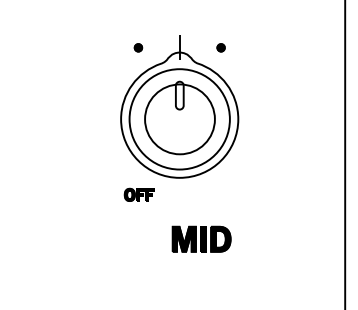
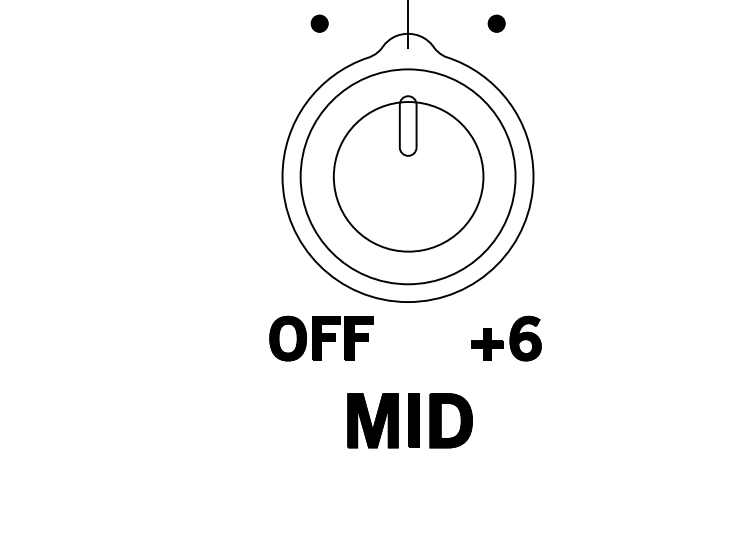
part: (138, 194) -> (319, 337), size x1.67
part: (225, 194) -> (506, 337), added
part: (201, 238) -> (409, 419), moved

